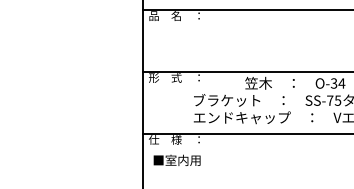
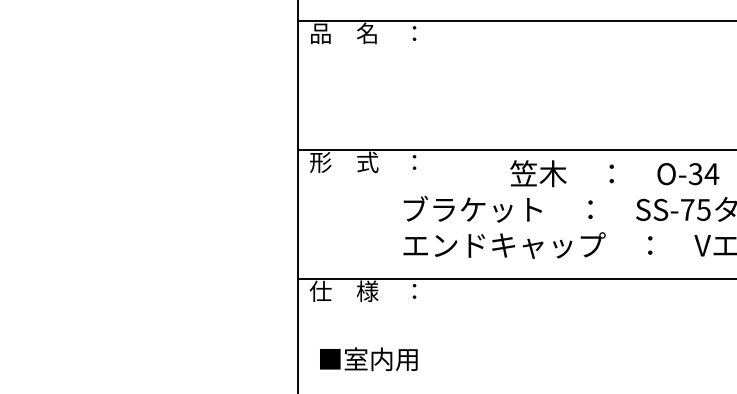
text: (176, 159) -> (367, 357), moved

